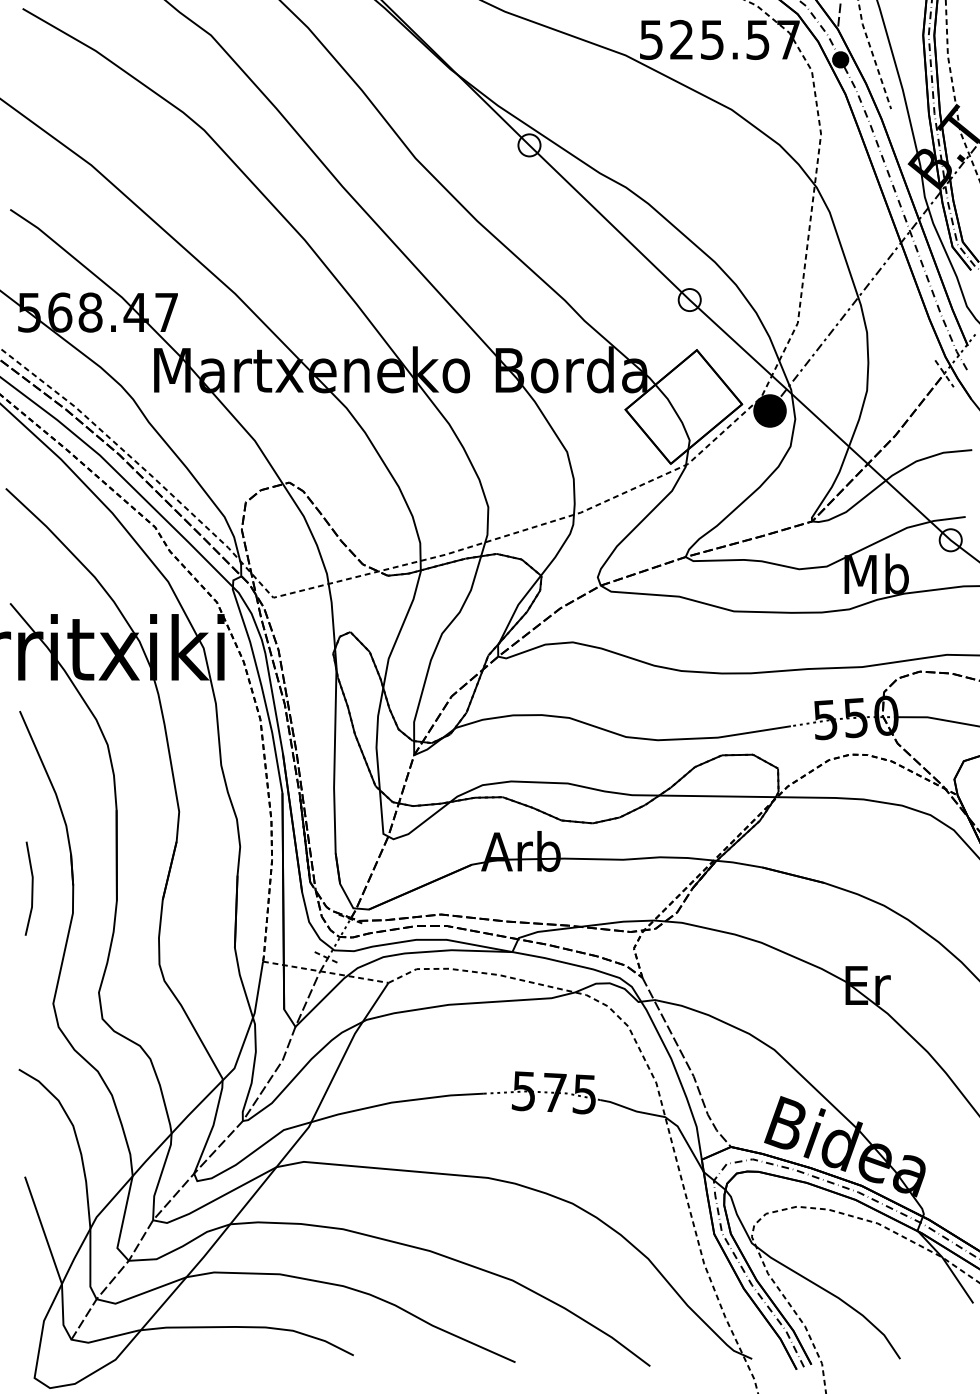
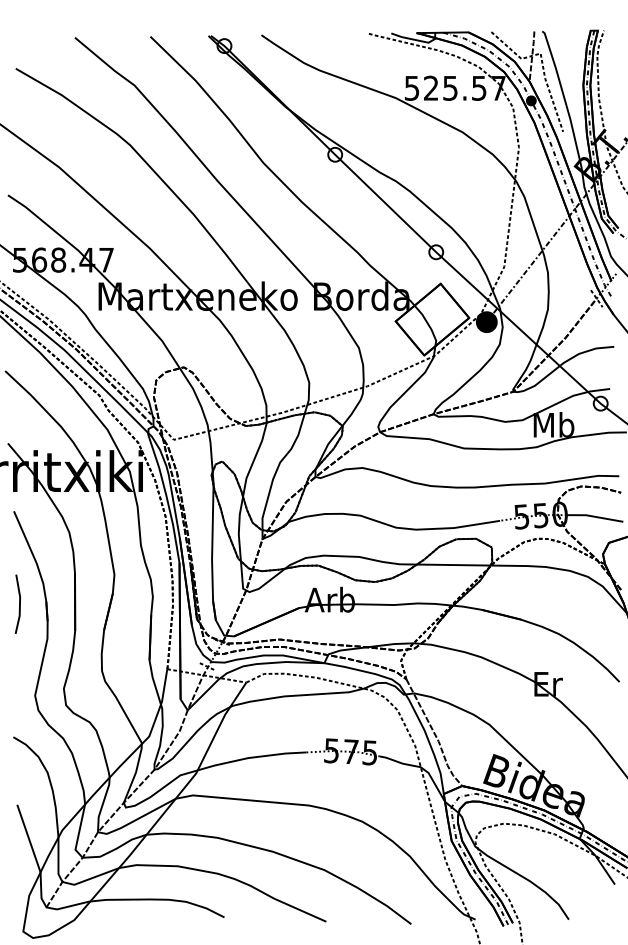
line: (31, 887) -> (19, 603), moved

